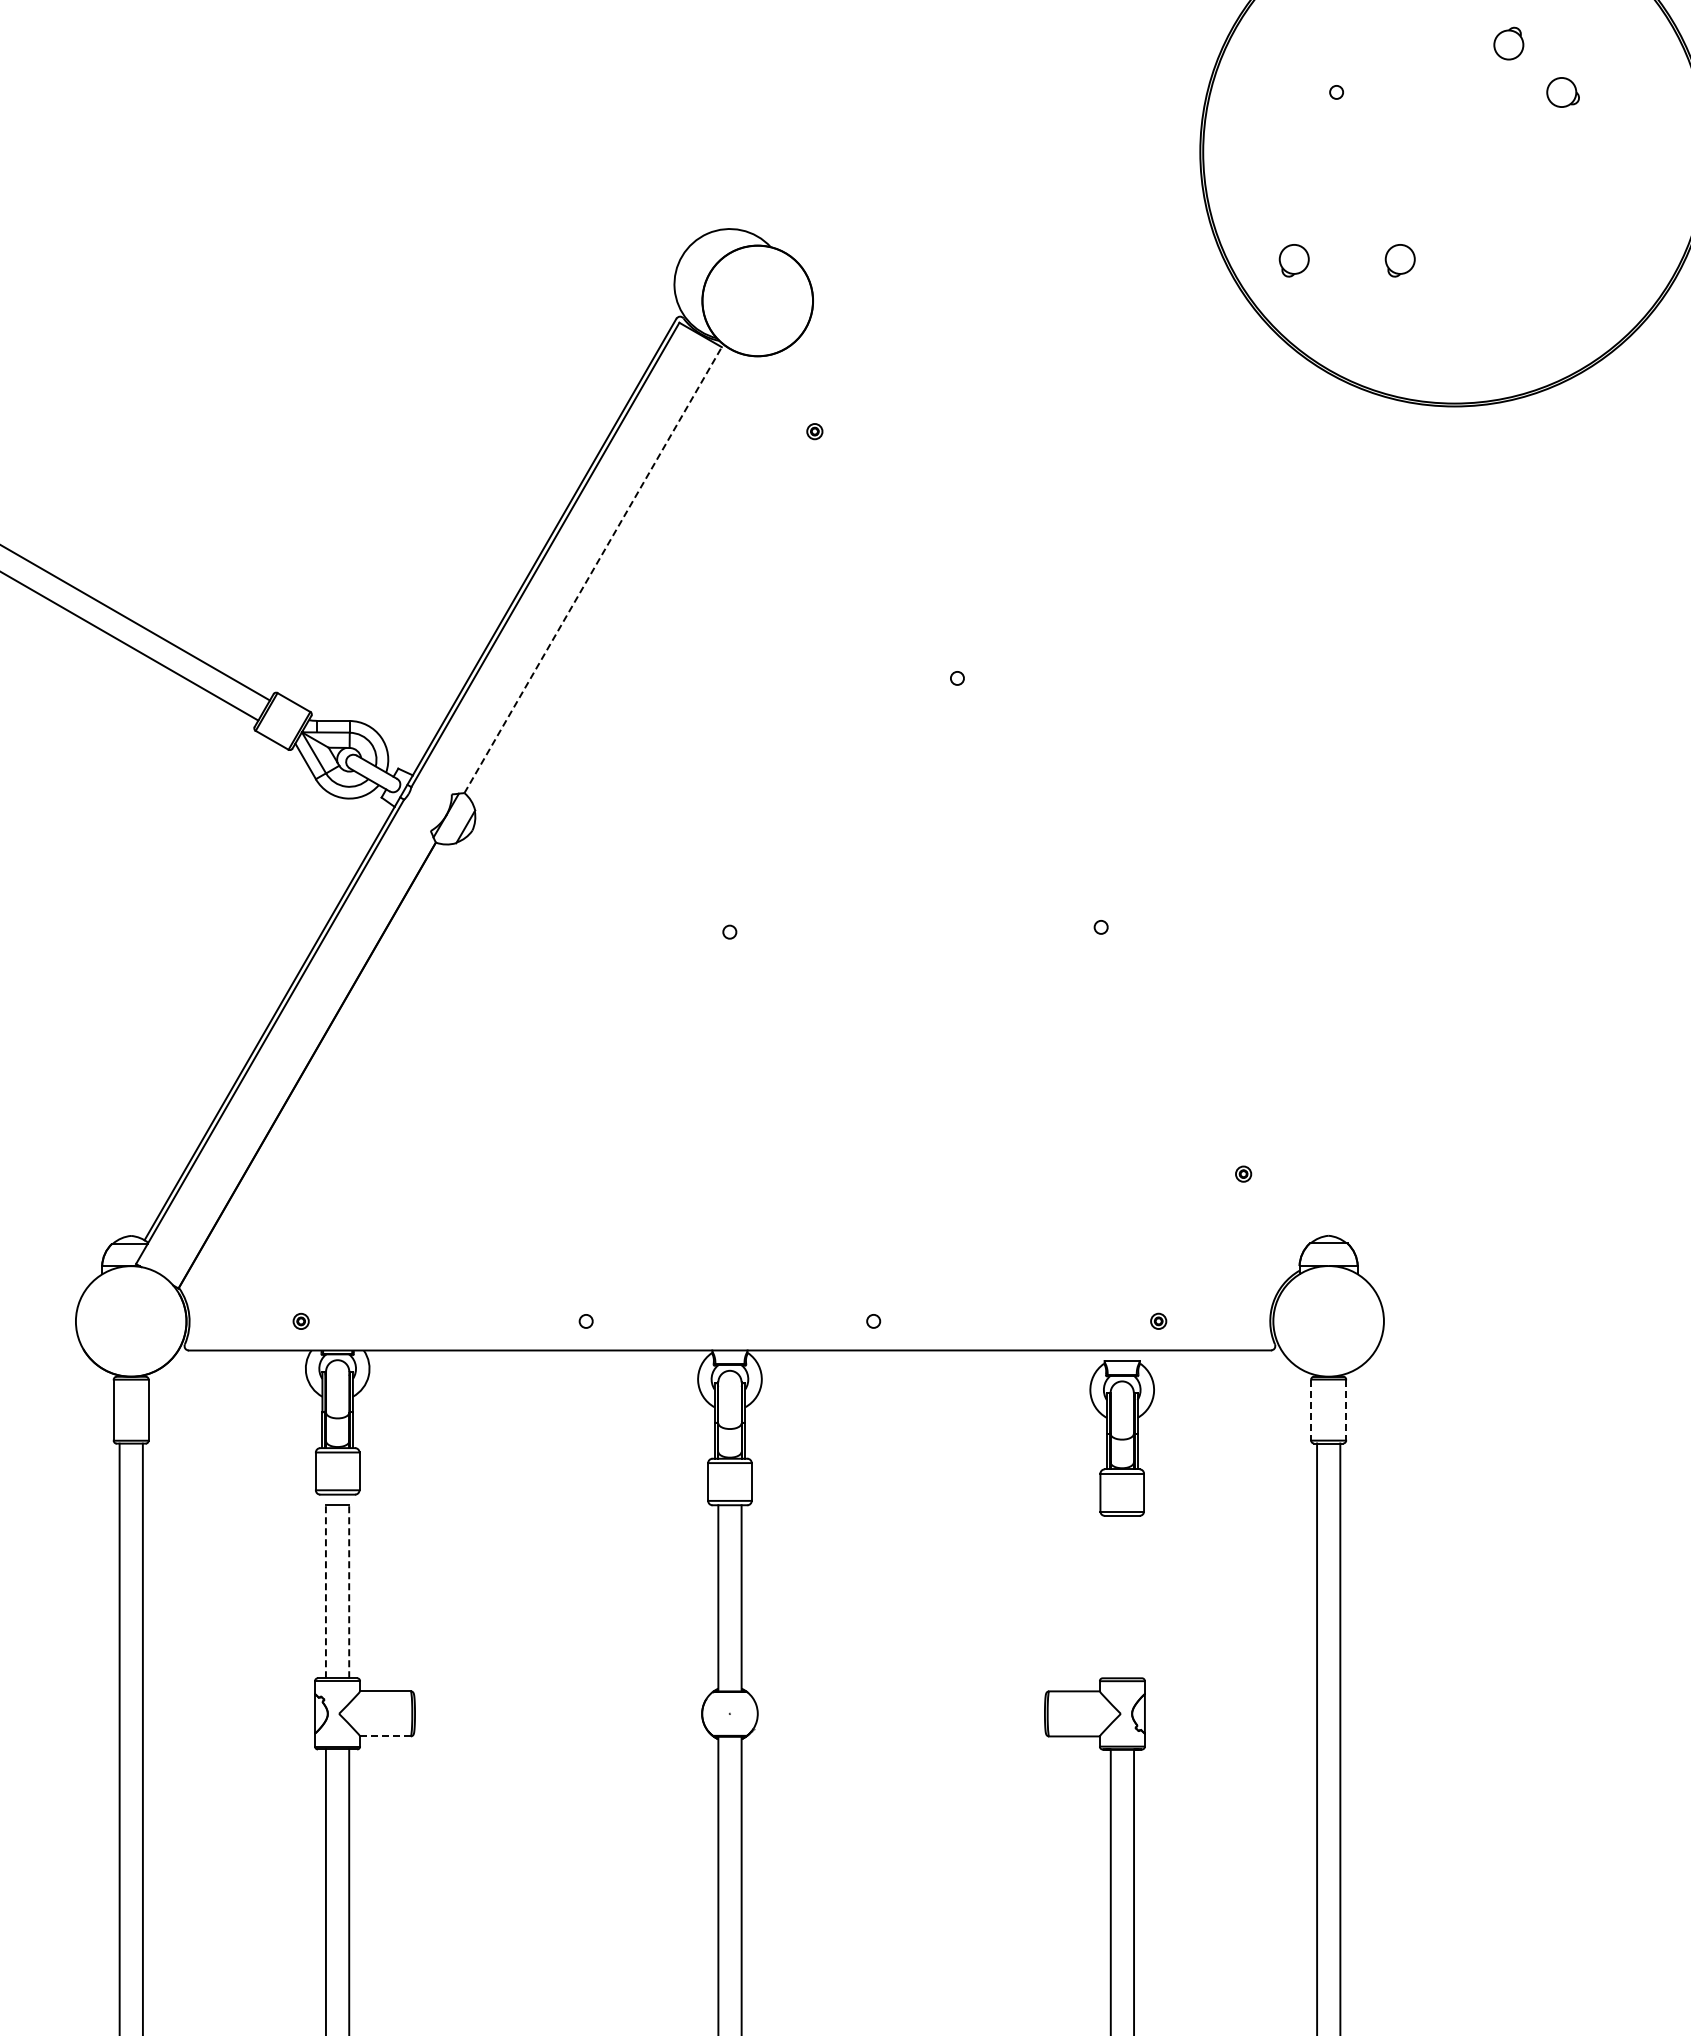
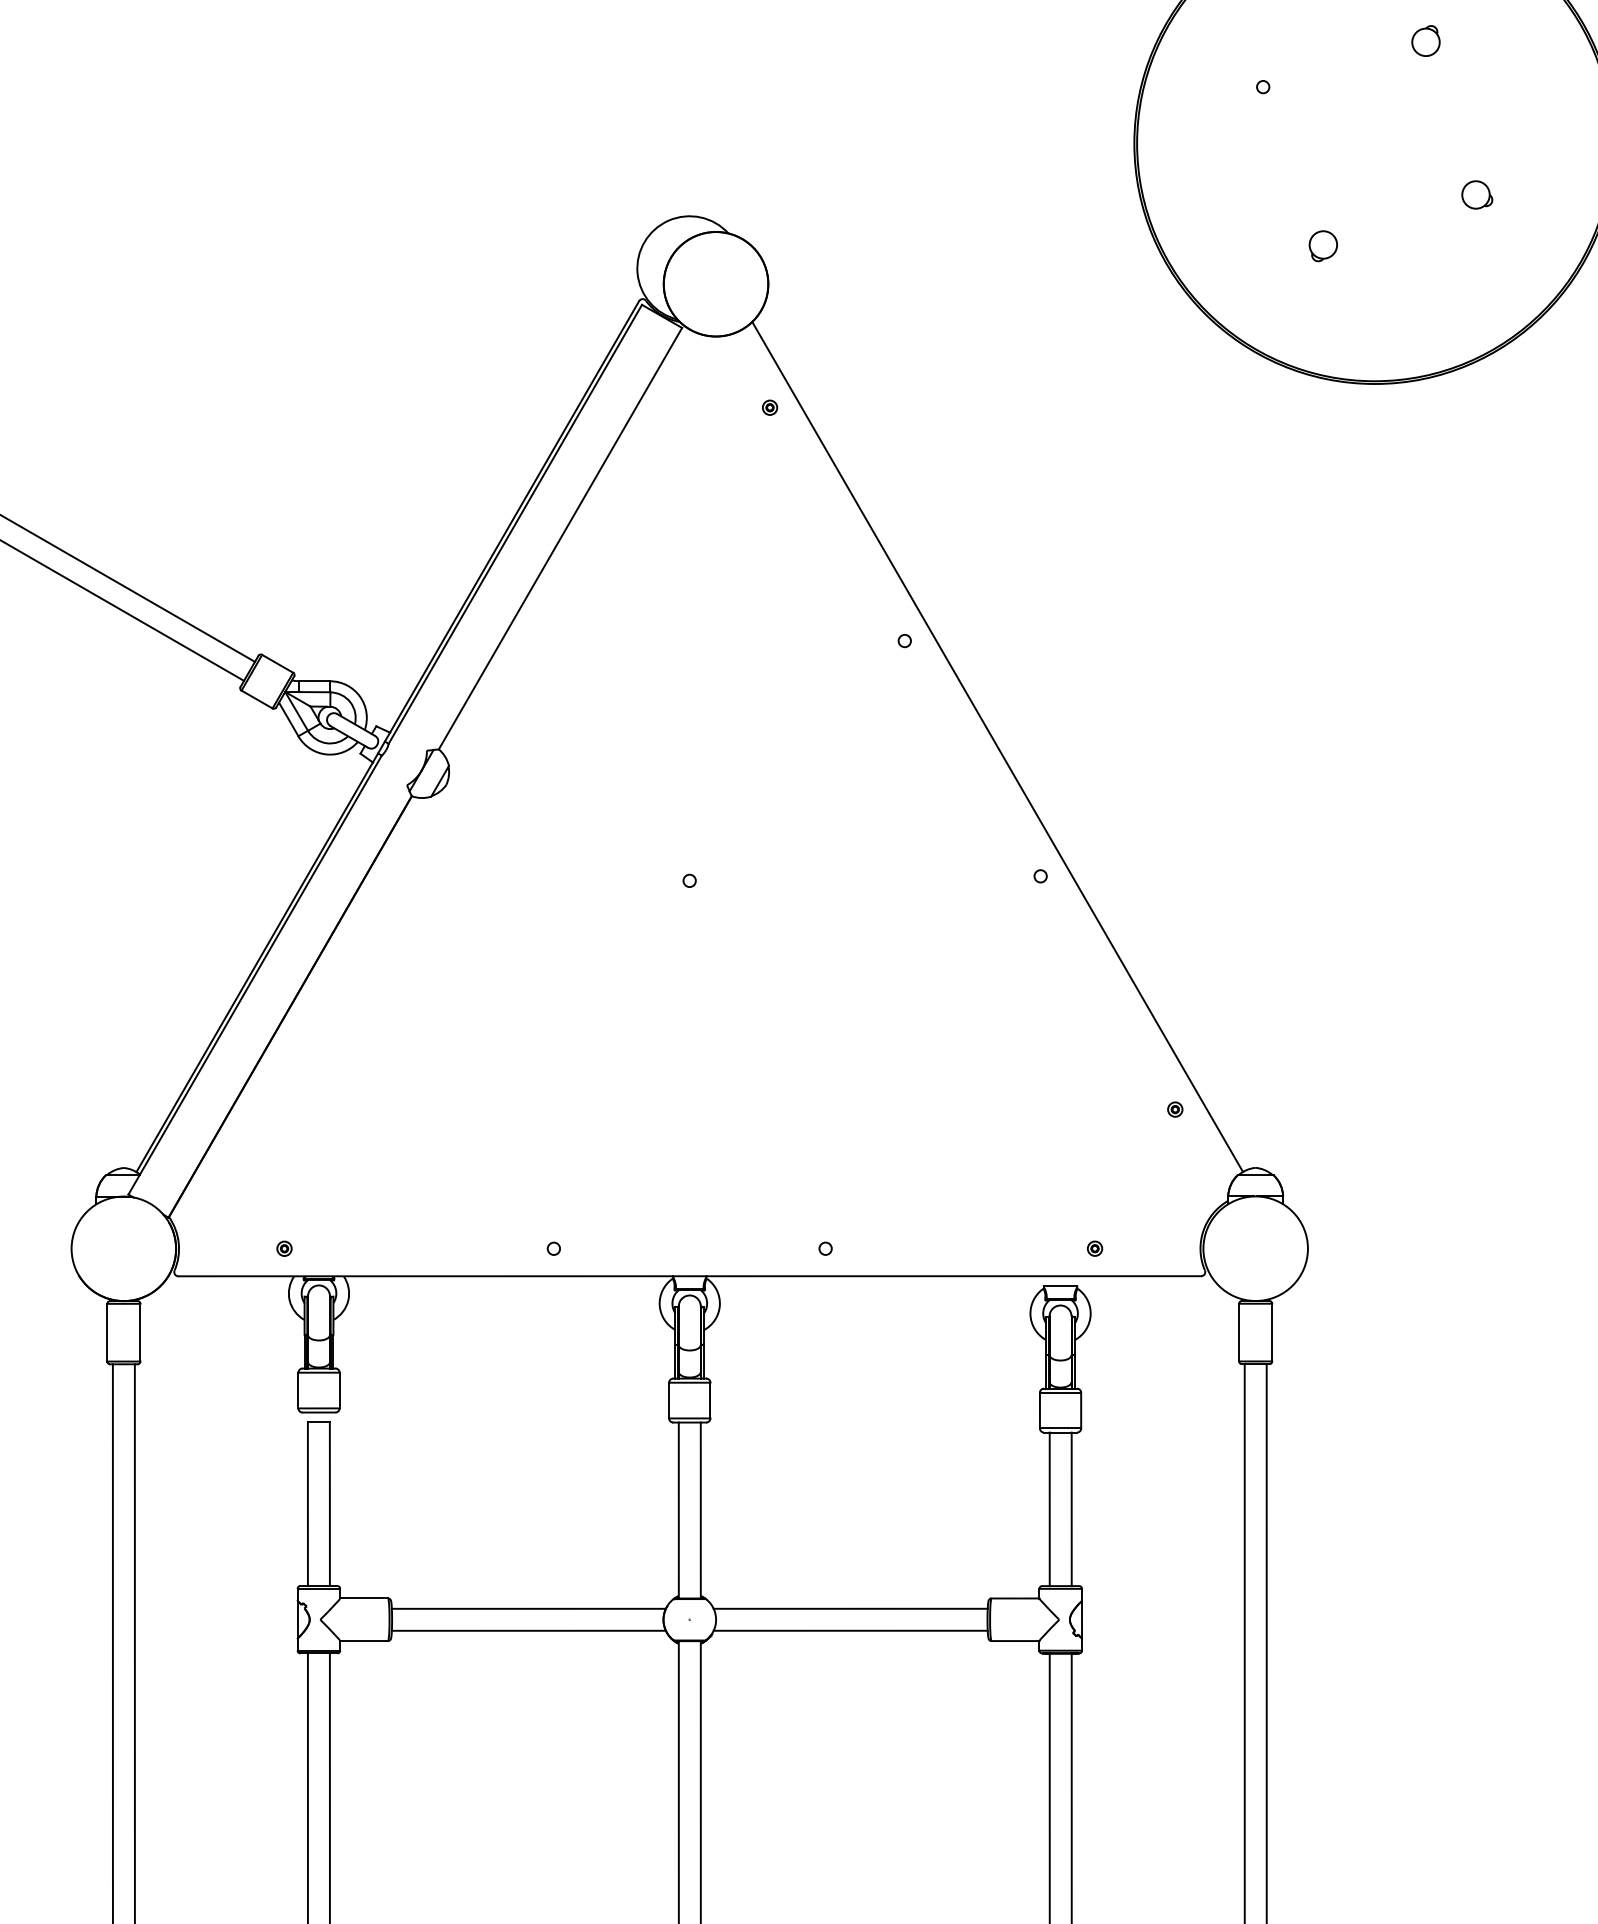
part: (1562, 92) -> (1476, 194), moved
part: (1293, 260) -> (1222, 246), removed
line: (593, 569) -> (560, 538), dashed -> solid
line: (1055, 790) -> (997, 746), added
line: (1311, 1410) -> (1239, 1332), dashed -> solid
line: (1346, 1410) -> (1272, 1332), dashed -> solid
line: (325, 1591) -> (307, 1504), dashed -> solid
line: (349, 1591) -> (330, 1504), dashed -> solid
line: (1110, 1596) -> (1049, 1508), added
line: (1134, 1596) -> (1072, 1508), added
line: (559, 1702) -> (528, 1608), added
line: (900, 1702) -> (850, 1608), added
line: (559, 1725) -> (528, 1630), added
line: (900, 1725) -> (850, 1630), added
line: (385, 1736) -> (364, 1641), dashed -> solid

